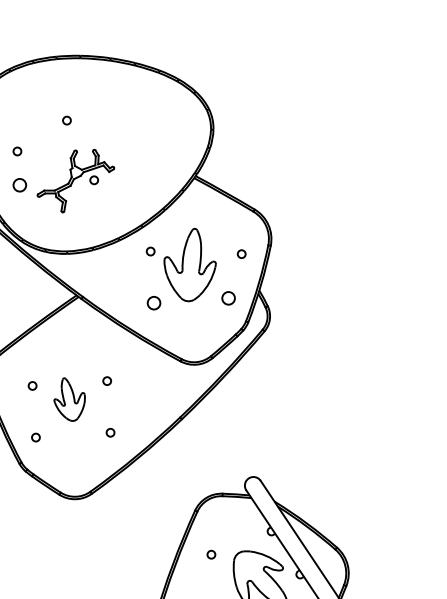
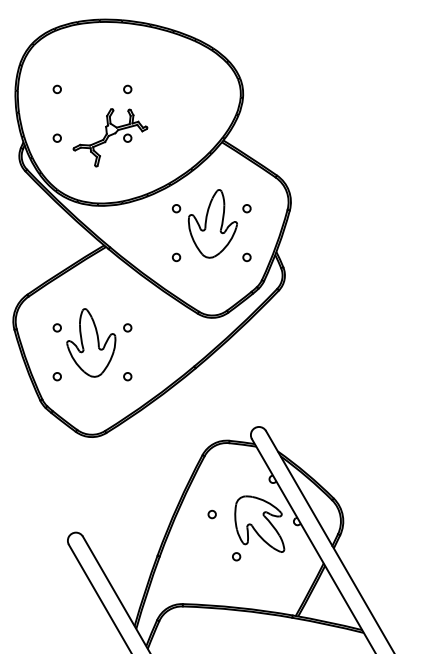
circle: (66, 120) -> (127, 89), moved
circle: (16, 151) -> (56, 89), moved
circle: (18, 184) -> (56, 137), size x0.62
circle: (241, 254) -> (246, 208), moved
circle: (228, 298) -> (246, 257), size x0.62
circle: (153, 303) -> (176, 257), size x0.62
part: (69, 399) -> (91, 342), size x1.67
circle: (210, 554) -> (211, 514), moved

